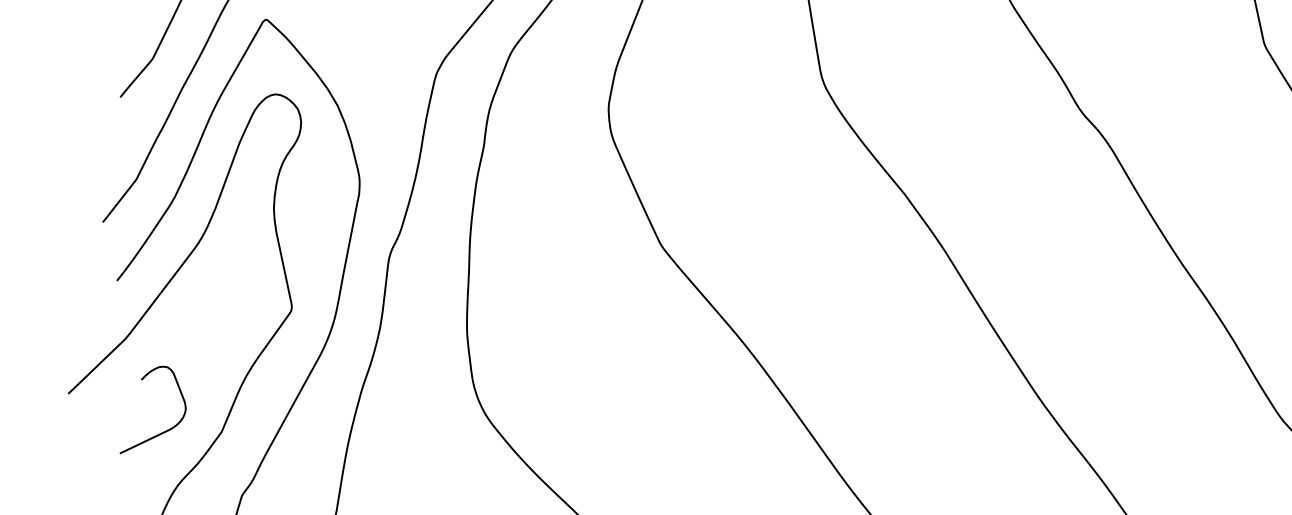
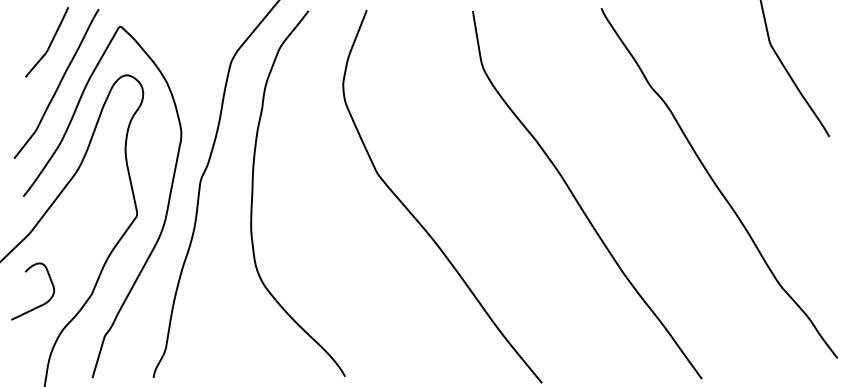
curve: (163, 431) -> (39, 305), moved

